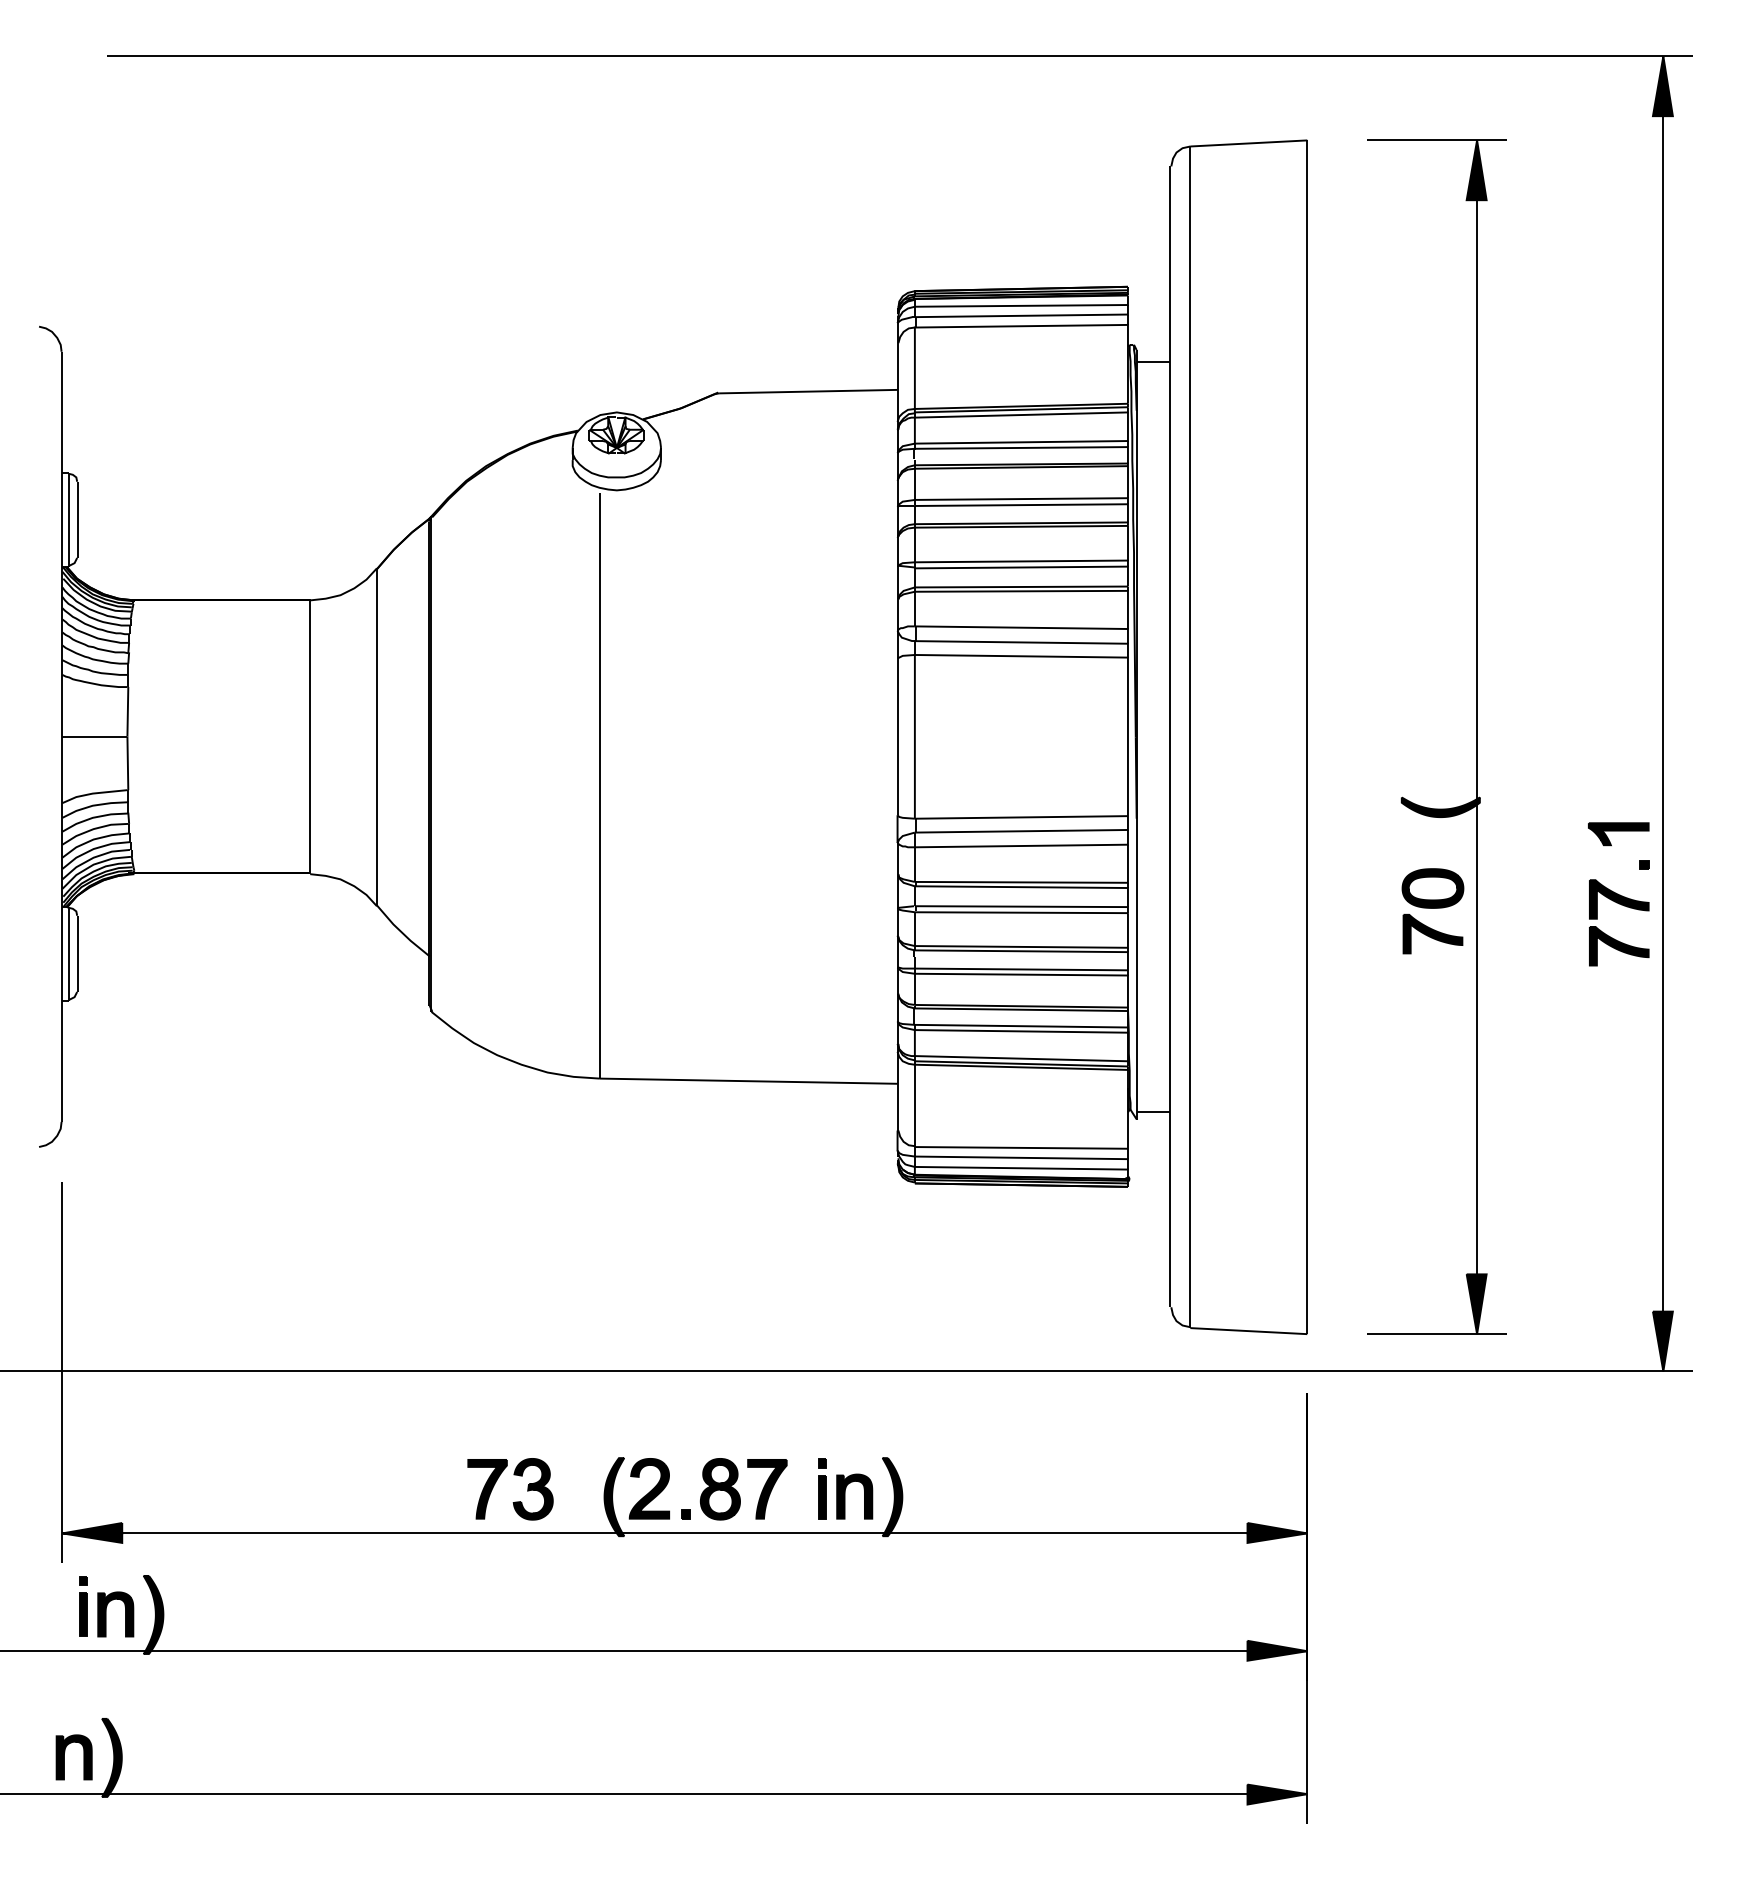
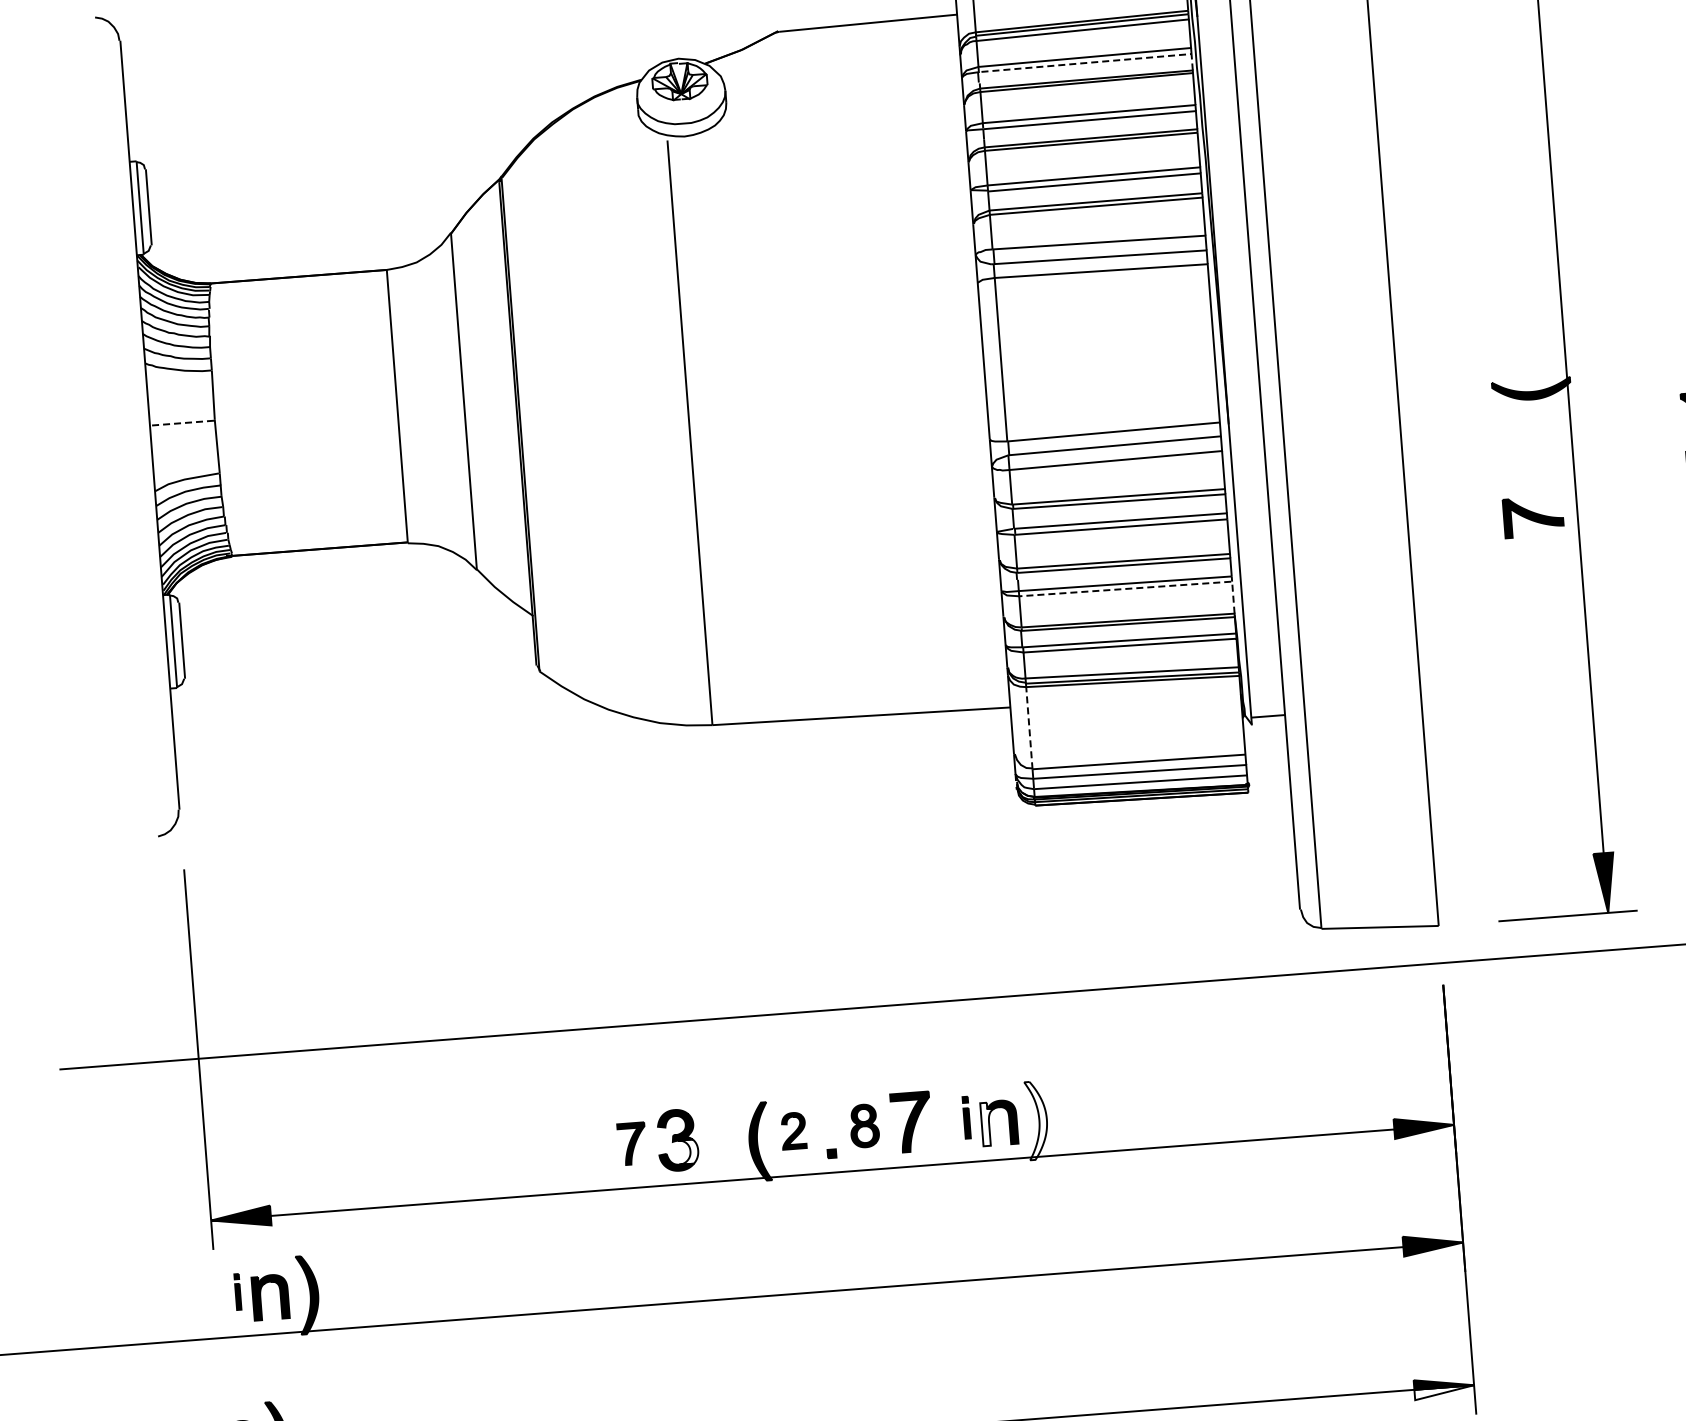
line: (1030, 447) -> (1094, 61), solid -> dashed
line: (94, 737) -> (181, 423), solid -> dashed
part: (1432, 888) -> (1529, 471), removed
line: (1038, 974) -> (1142, 587), solid -> dashed
line: (914, 1105) -> (1028, 727), solid -> dashed
part: (648, 1488) -> (792, 1130), size x0.6
part: (822, 1488) -> (966, 1117), size x0.7
part: (487, 1489) -> (632, 1144), size x0.7
part: (719, 1489) -> (863, 1126), size x0.7
fill: (843, 1496) -> (988, 1123), removed
fill: (892, 1497) -> (1037, 1120), removed
fill: (542, 1501) -> (687, 1151), removed
part: (83, 1606) -> (237, 1291), size x0.6
fill: (1277, 1799) -> (1444, 1392), removed

